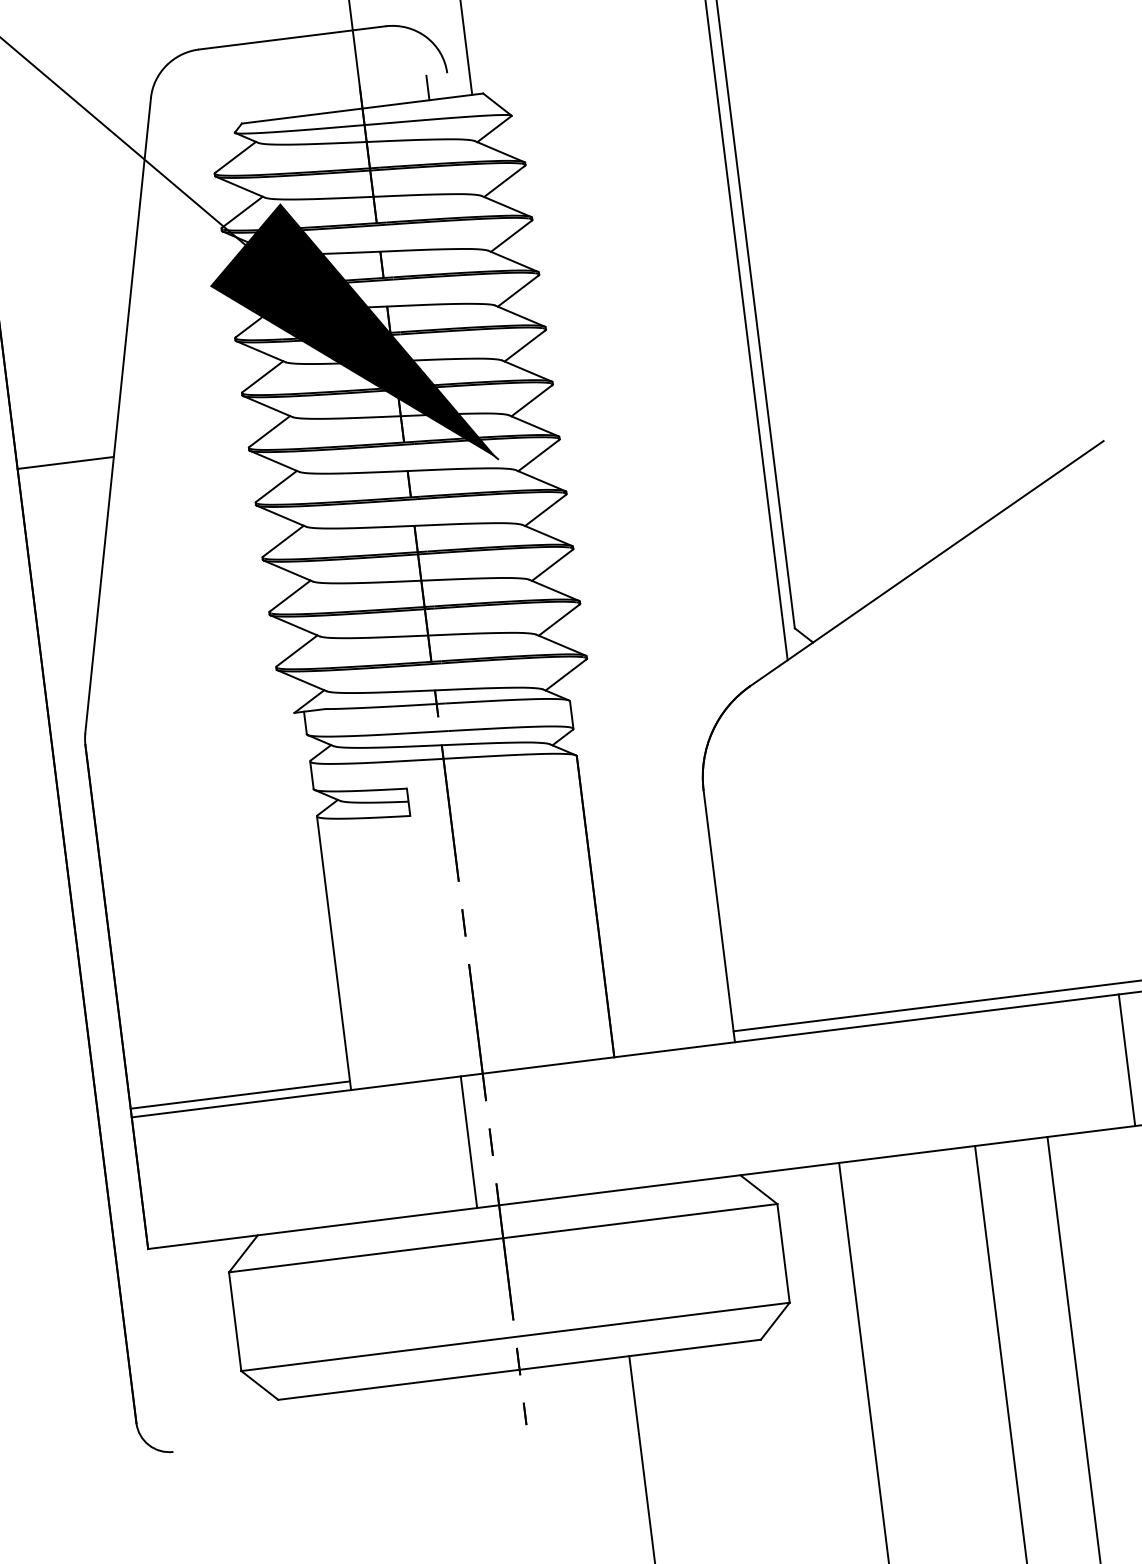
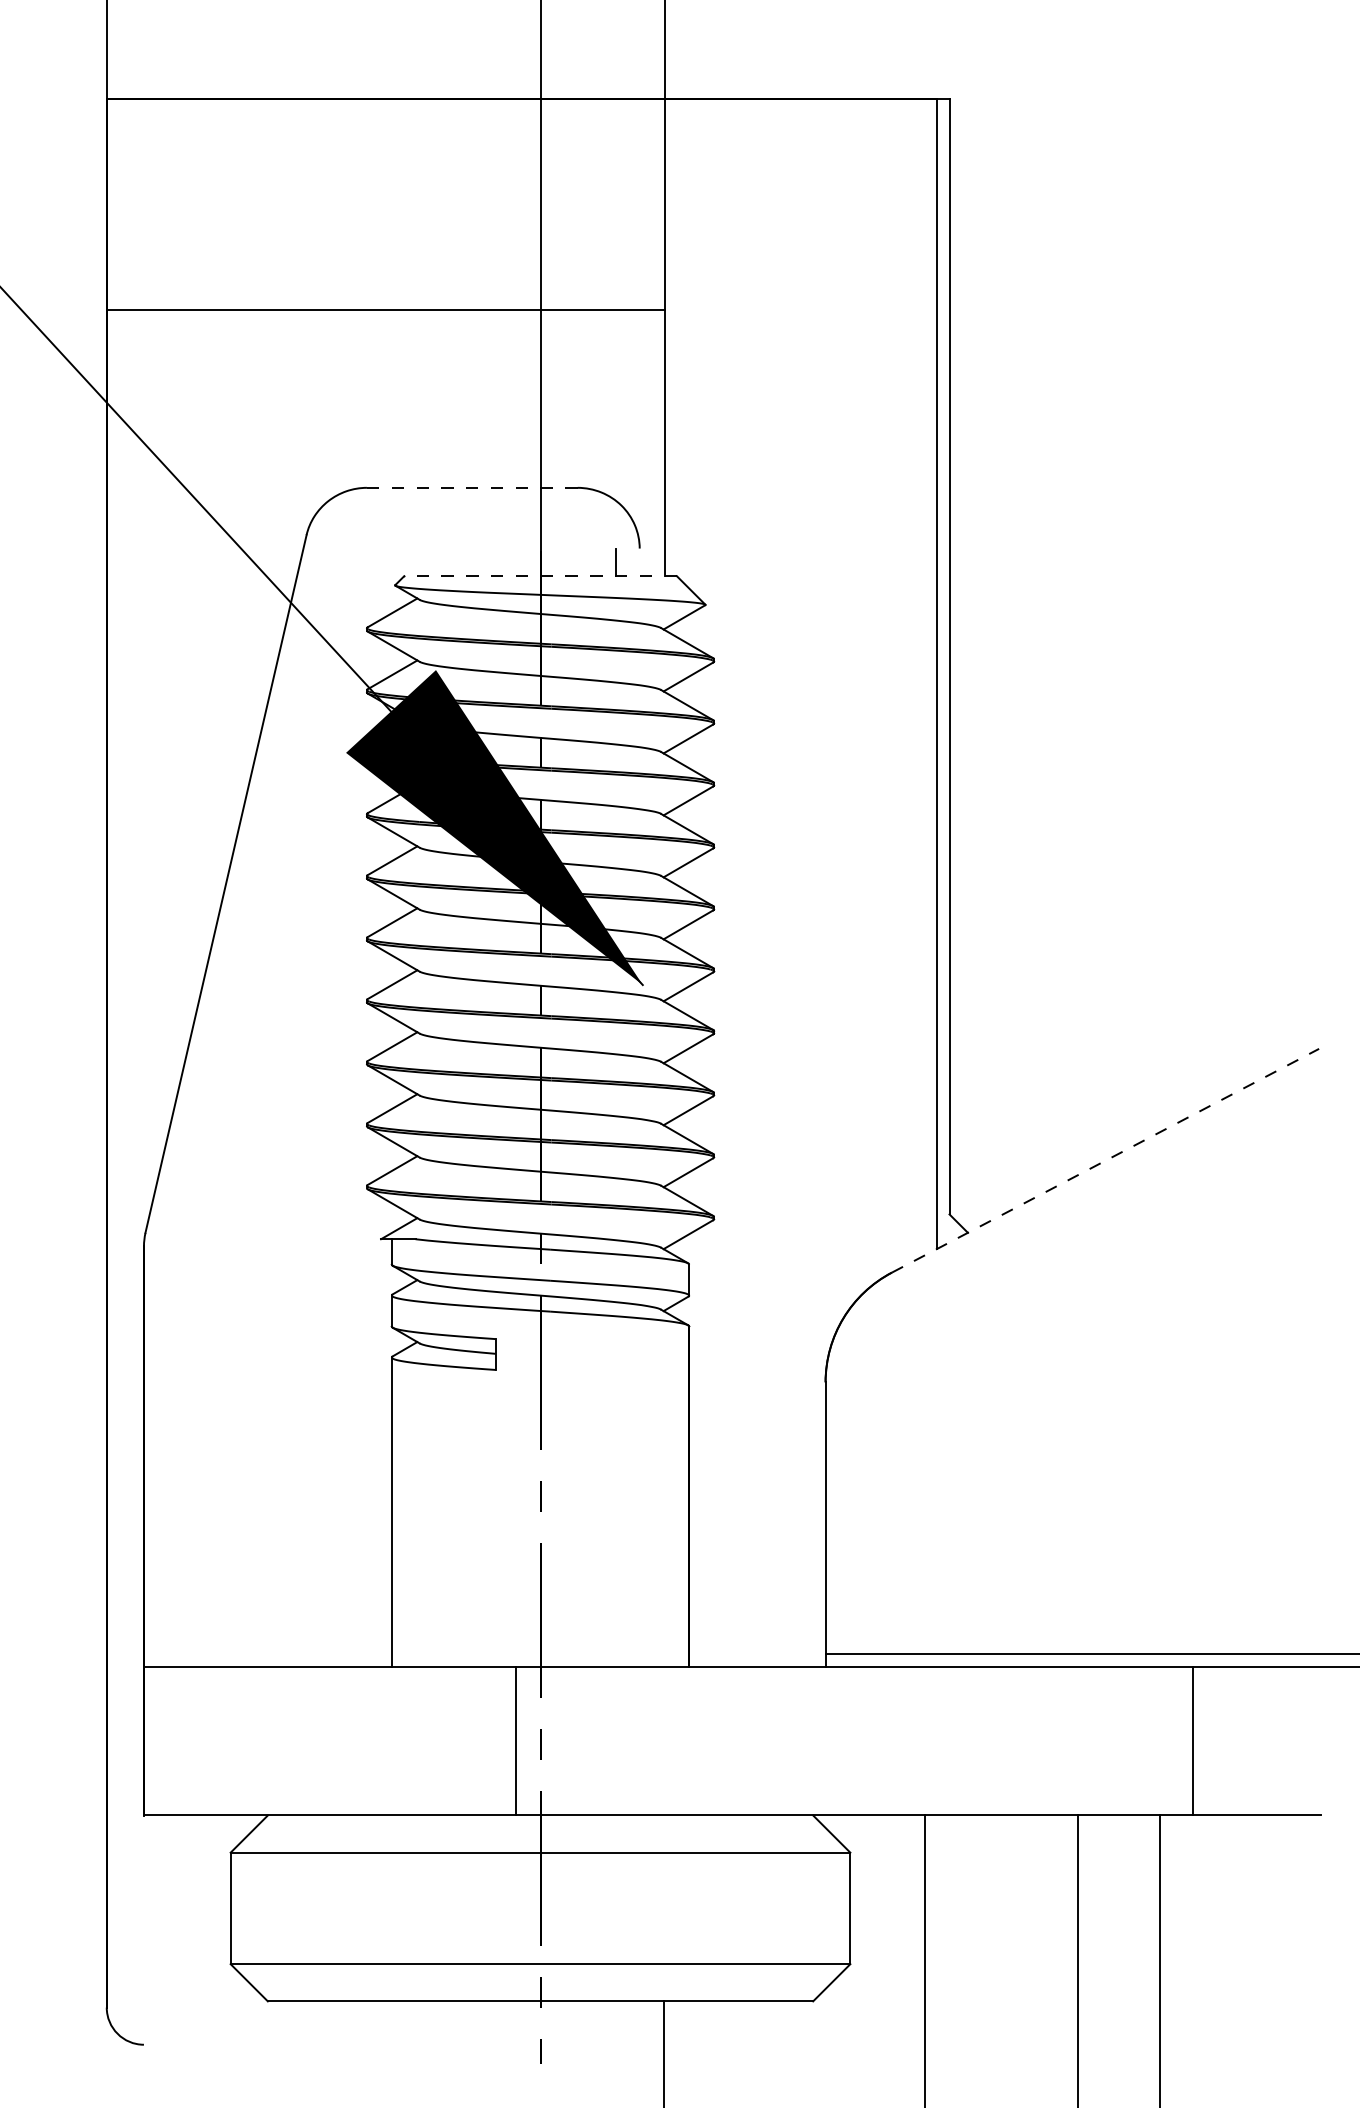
line: (292, 37) -> (472, 487), solid -> dashed
line: (362, 108) -> (540, 576), solid -> dashed
line: (65, 463) -> (160, 929), removed
line: (927, 563) -> (1106, 1160), solid -> dashed
line: (1127, 1059) -> (1193, 1740), moved
line: (239, 1094) -> (267, 1656), removed

